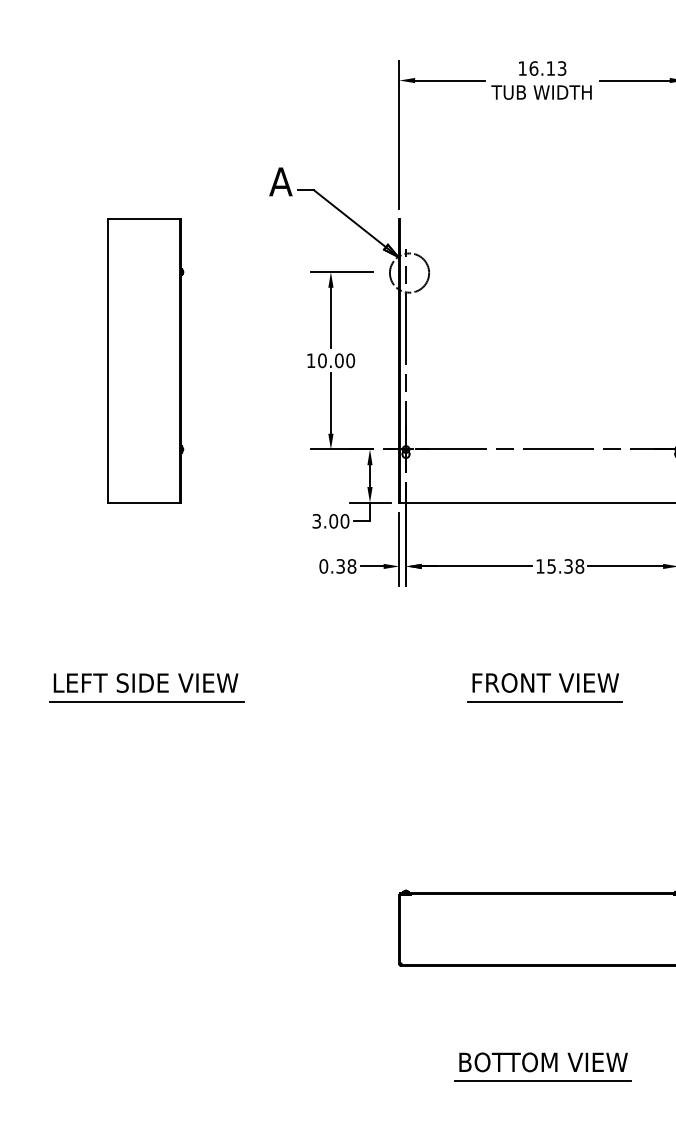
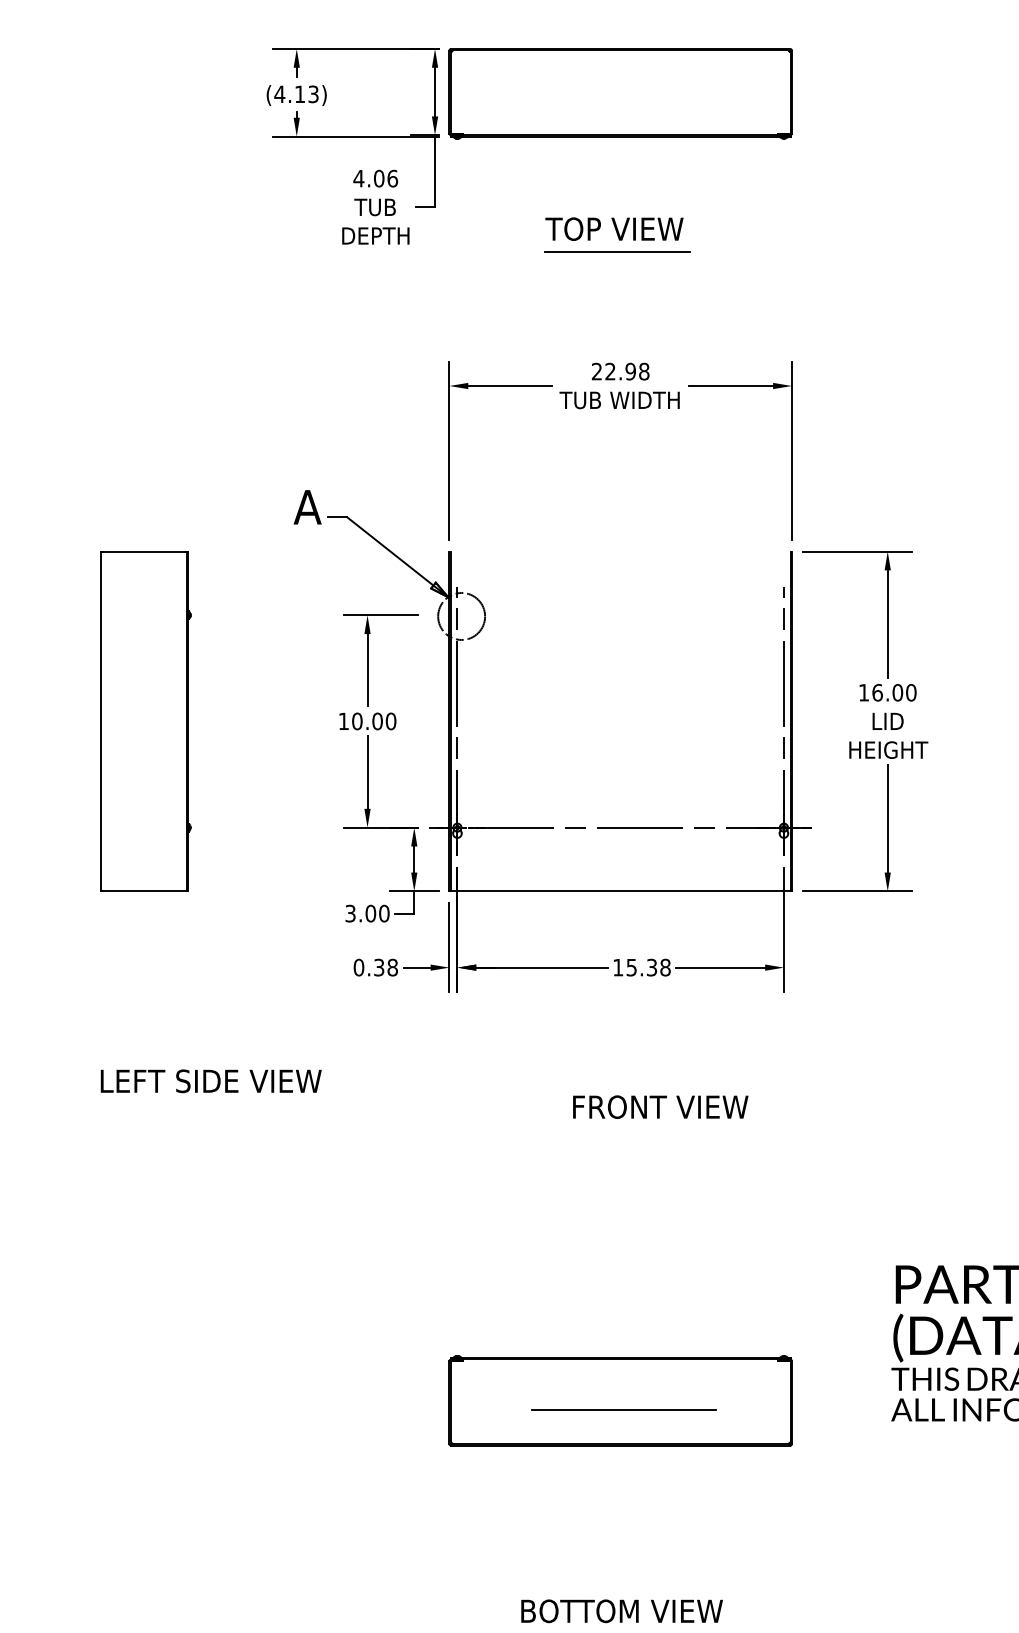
text: (542, 68) -> (620, 371), 16.13 -> 22.98
text: (545, 682) -> (660, 1106), moved
text: (145, 683) -> (210, 1081), moved
line: (544, 701) -> (623, 1409), moved
line: (146, 702) -> (146, 1130), removed
text: (543, 1062) -> (621, 1611), moved
line: (543, 1081) -> (621, 1584), removed

